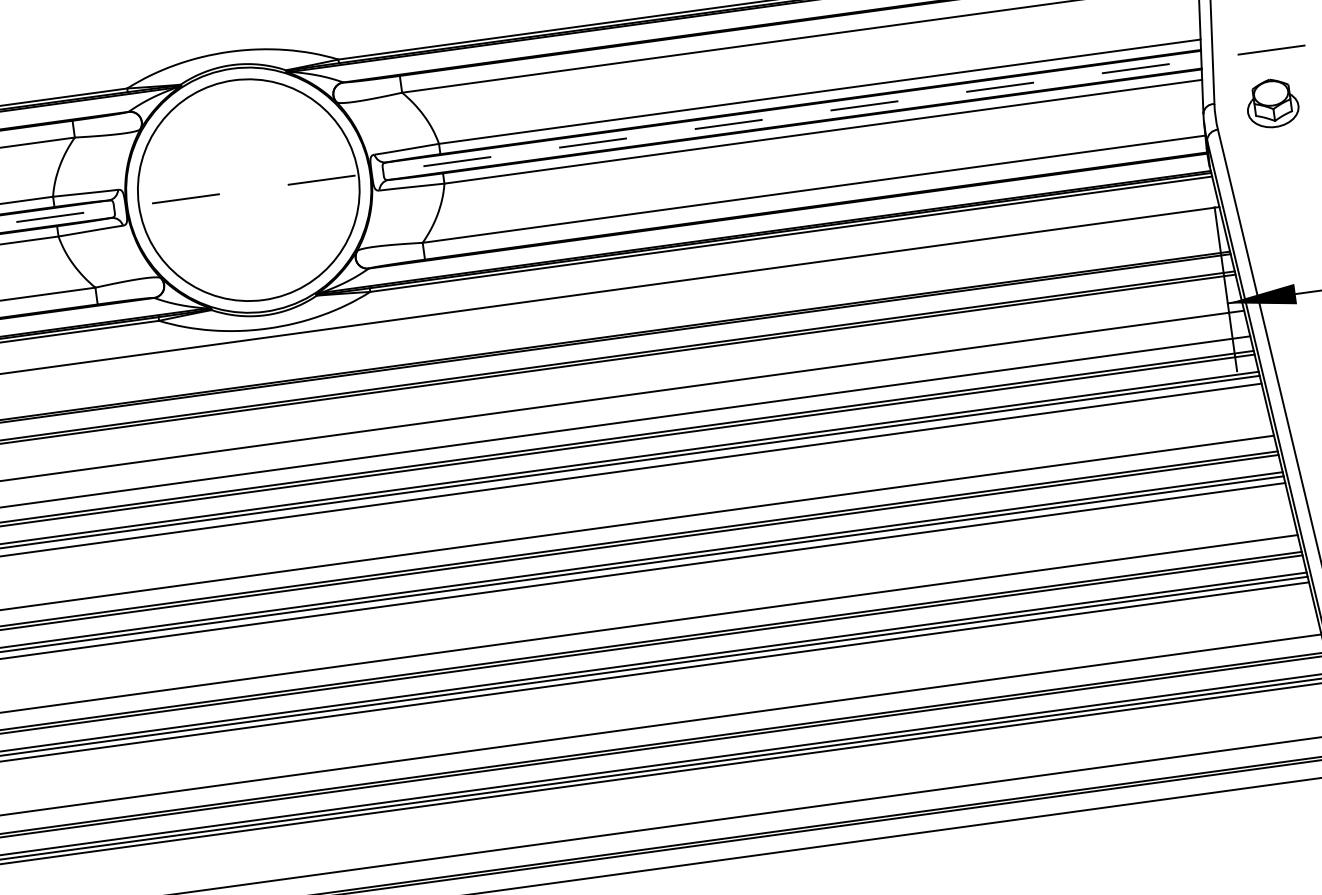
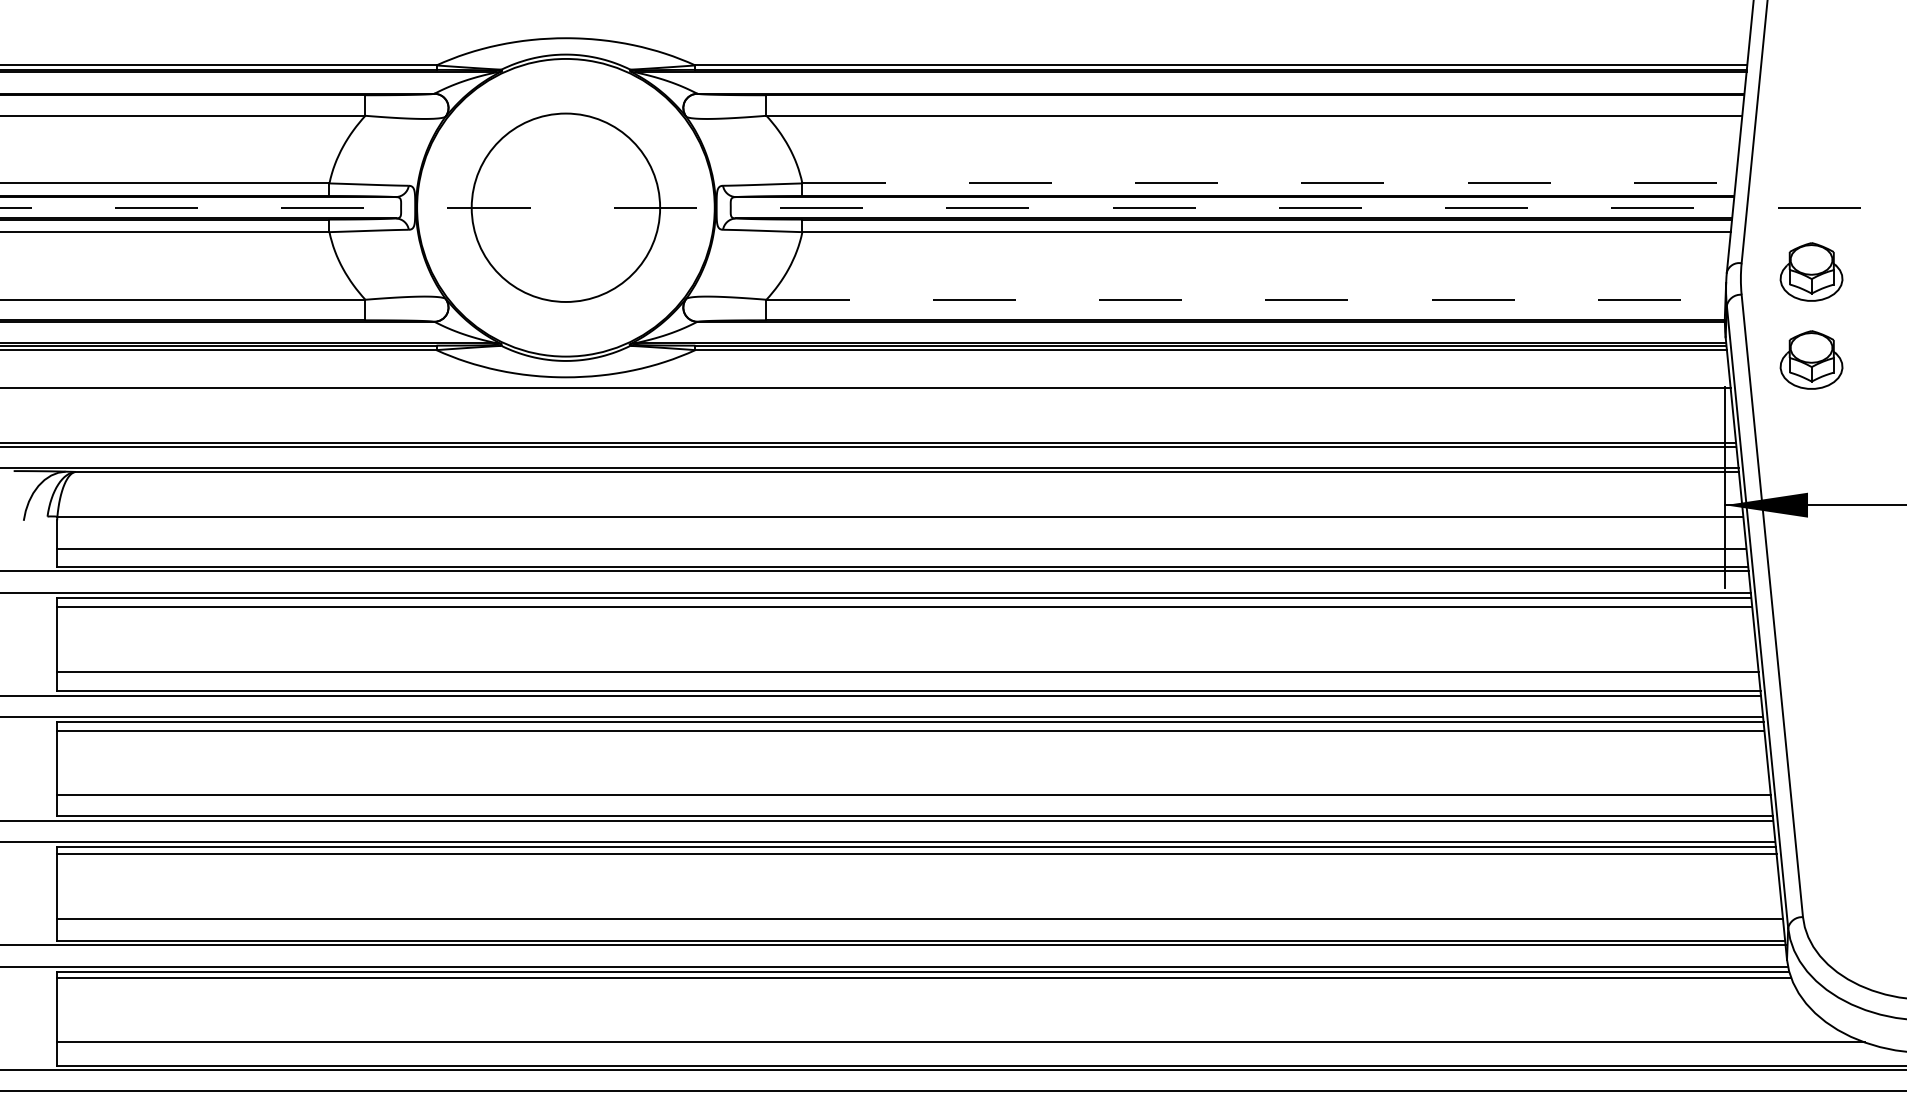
line: (820, 91) -> (1269, 183), solid -> dashed
part: (1282, 174) -> (1811, 359), added
line: (814, 188) -> (1246, 299), solid -> dashed
circle: (248, 190) -> (565, 207), size x0.7

